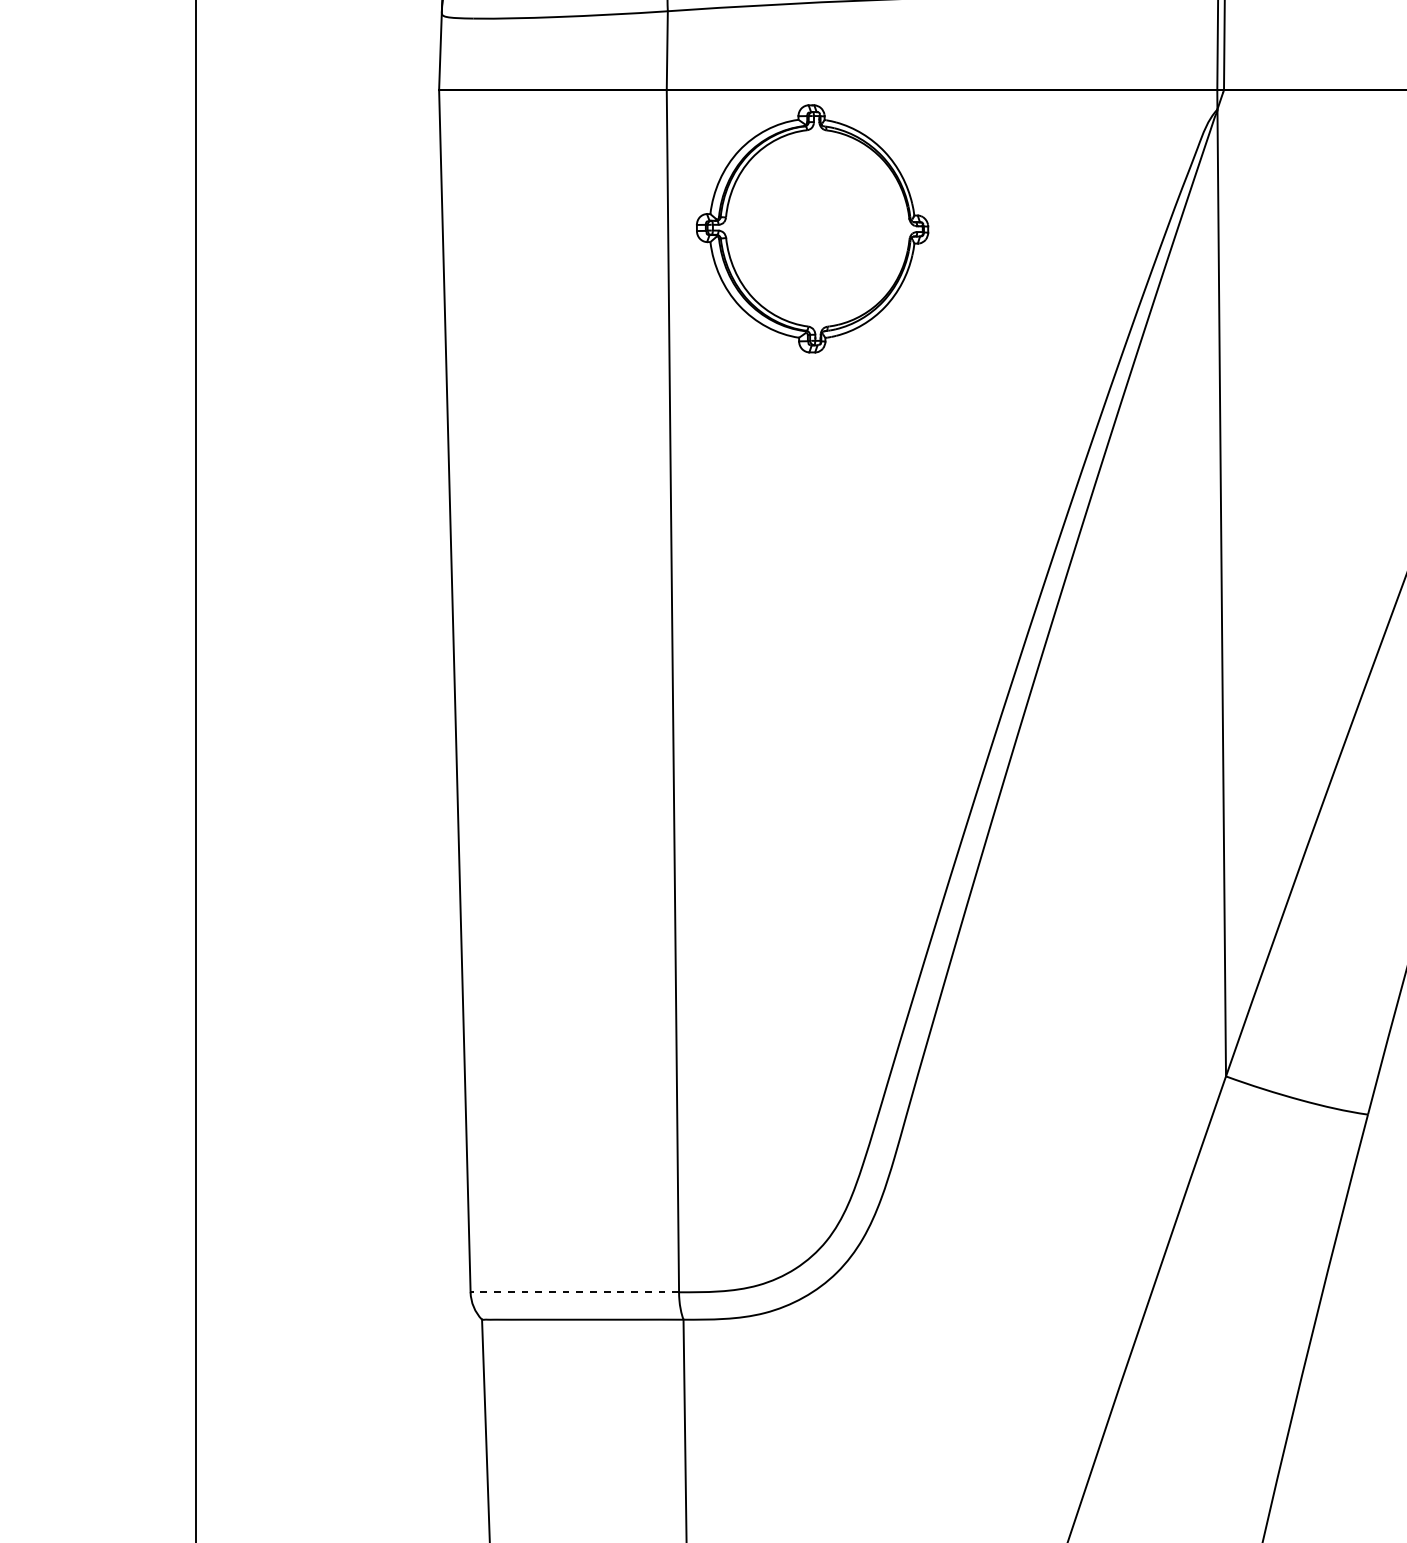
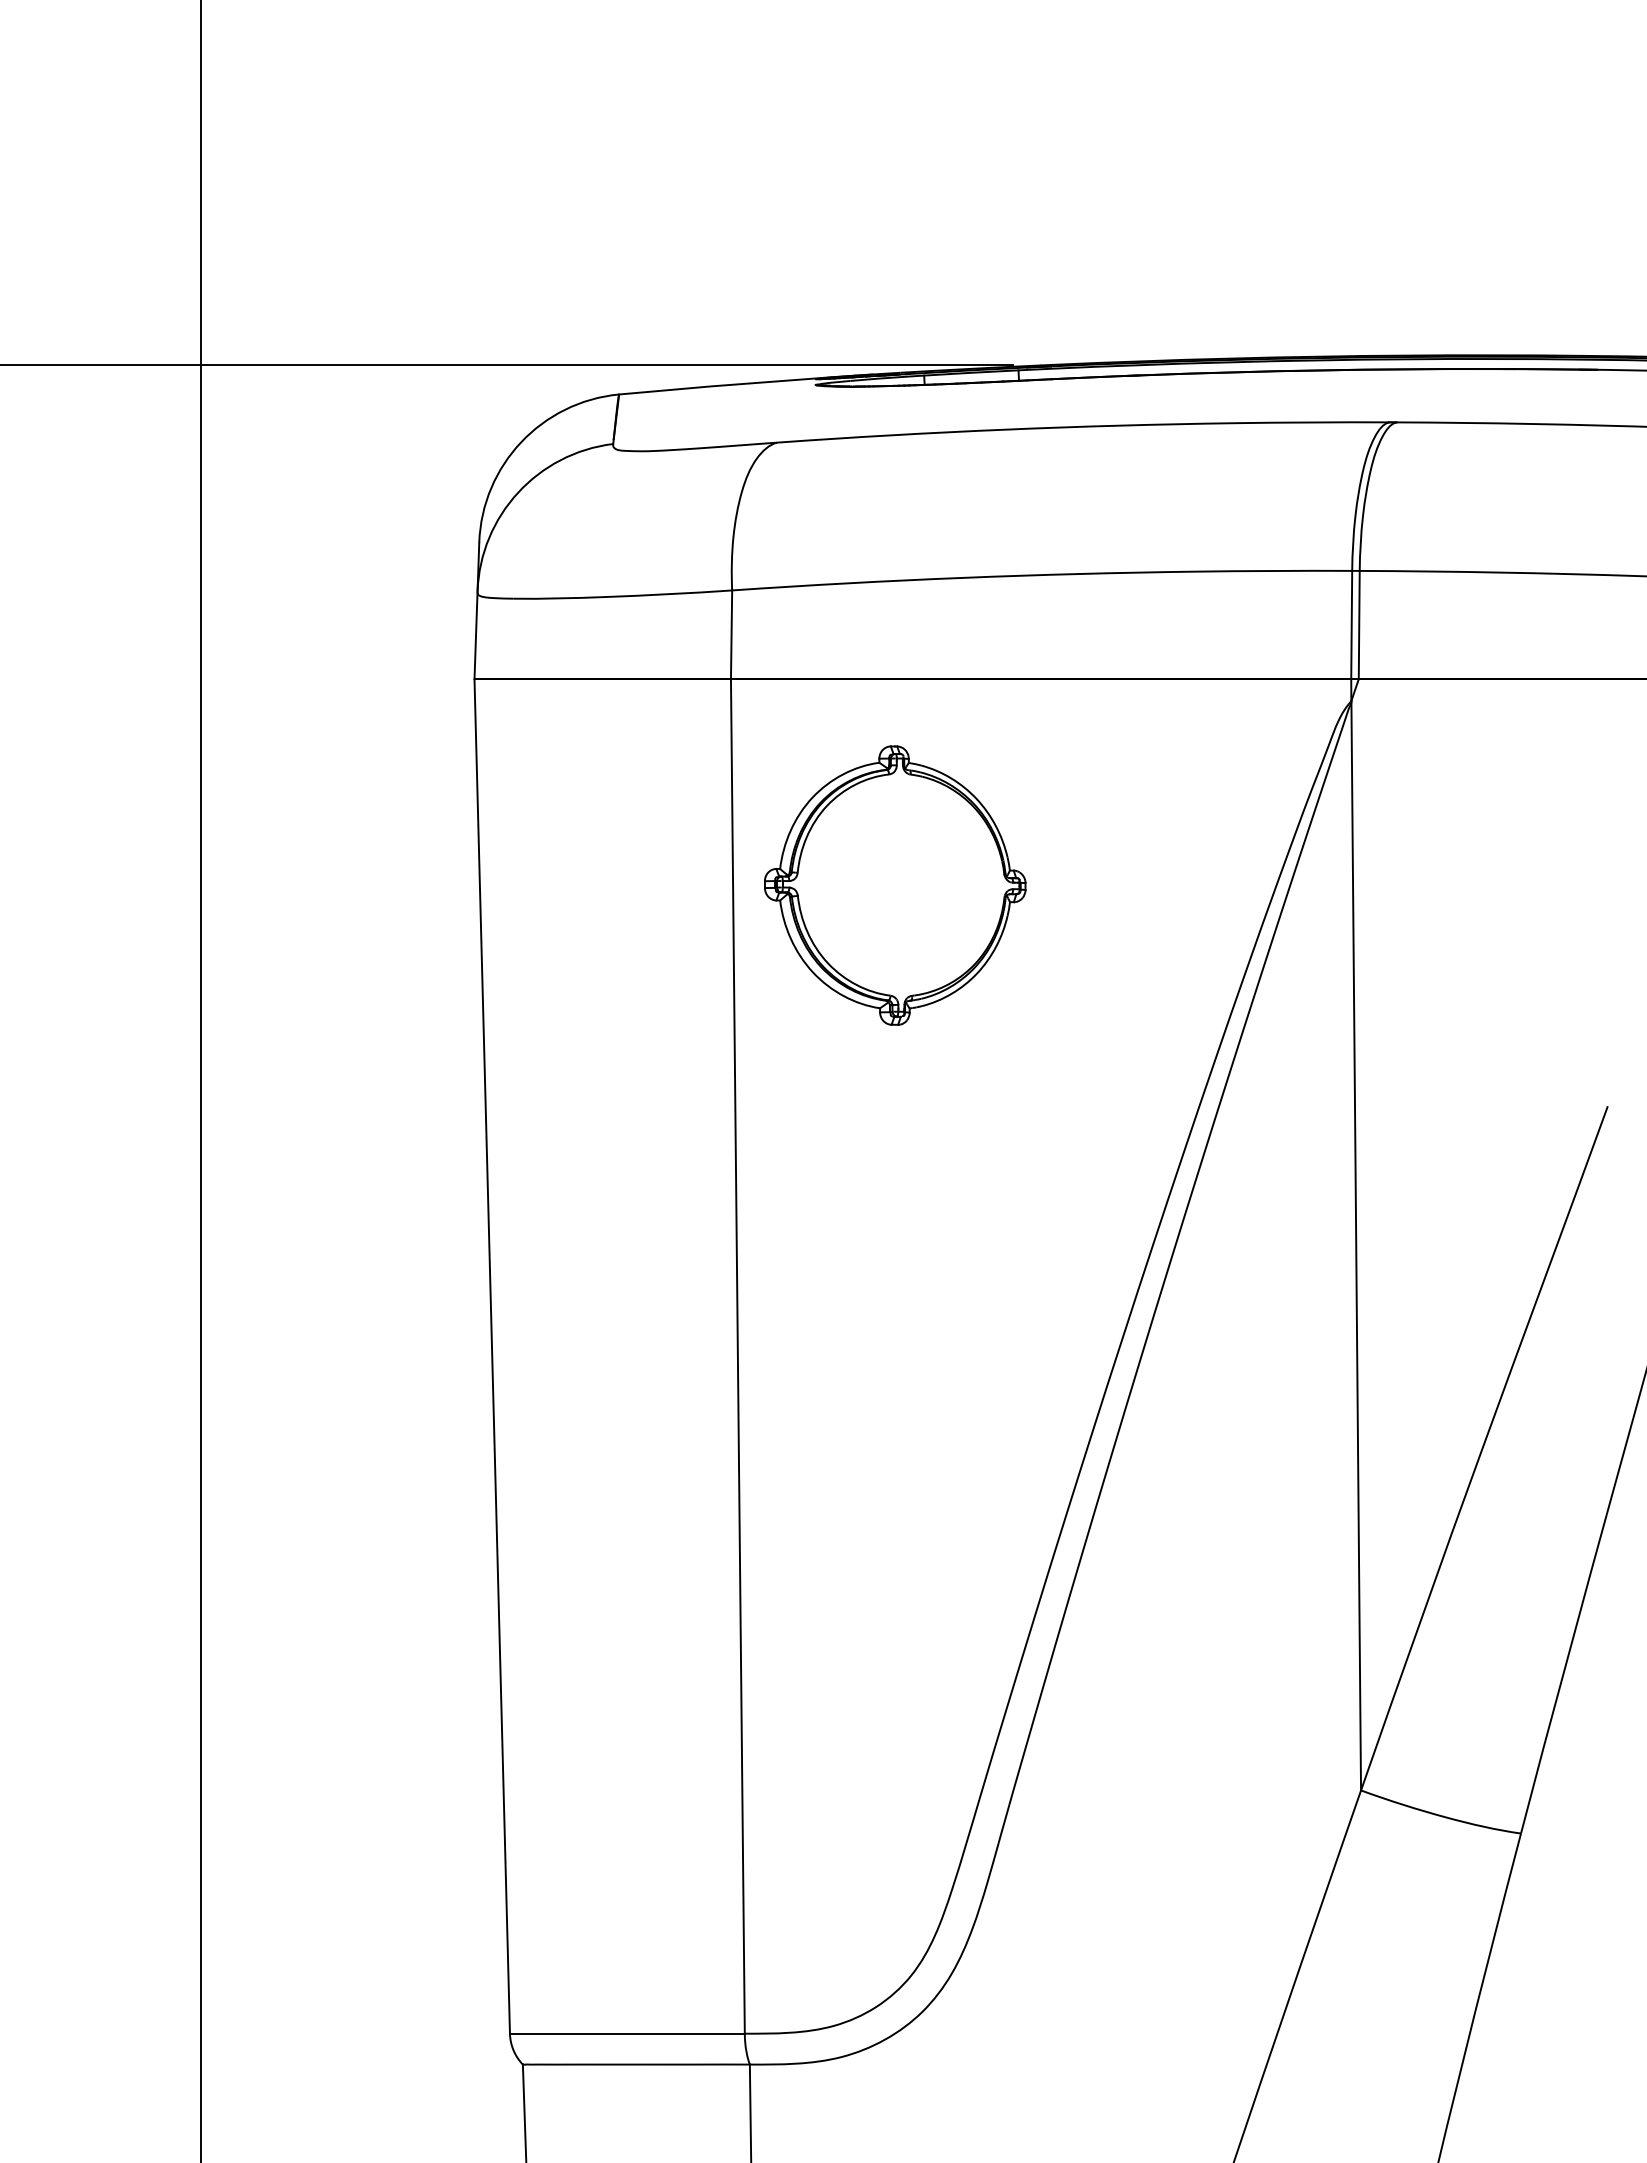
part: (812, 228) -> (895, 885), moved
line: (574, 1292) -> (626, 2033), dashed -> solid

